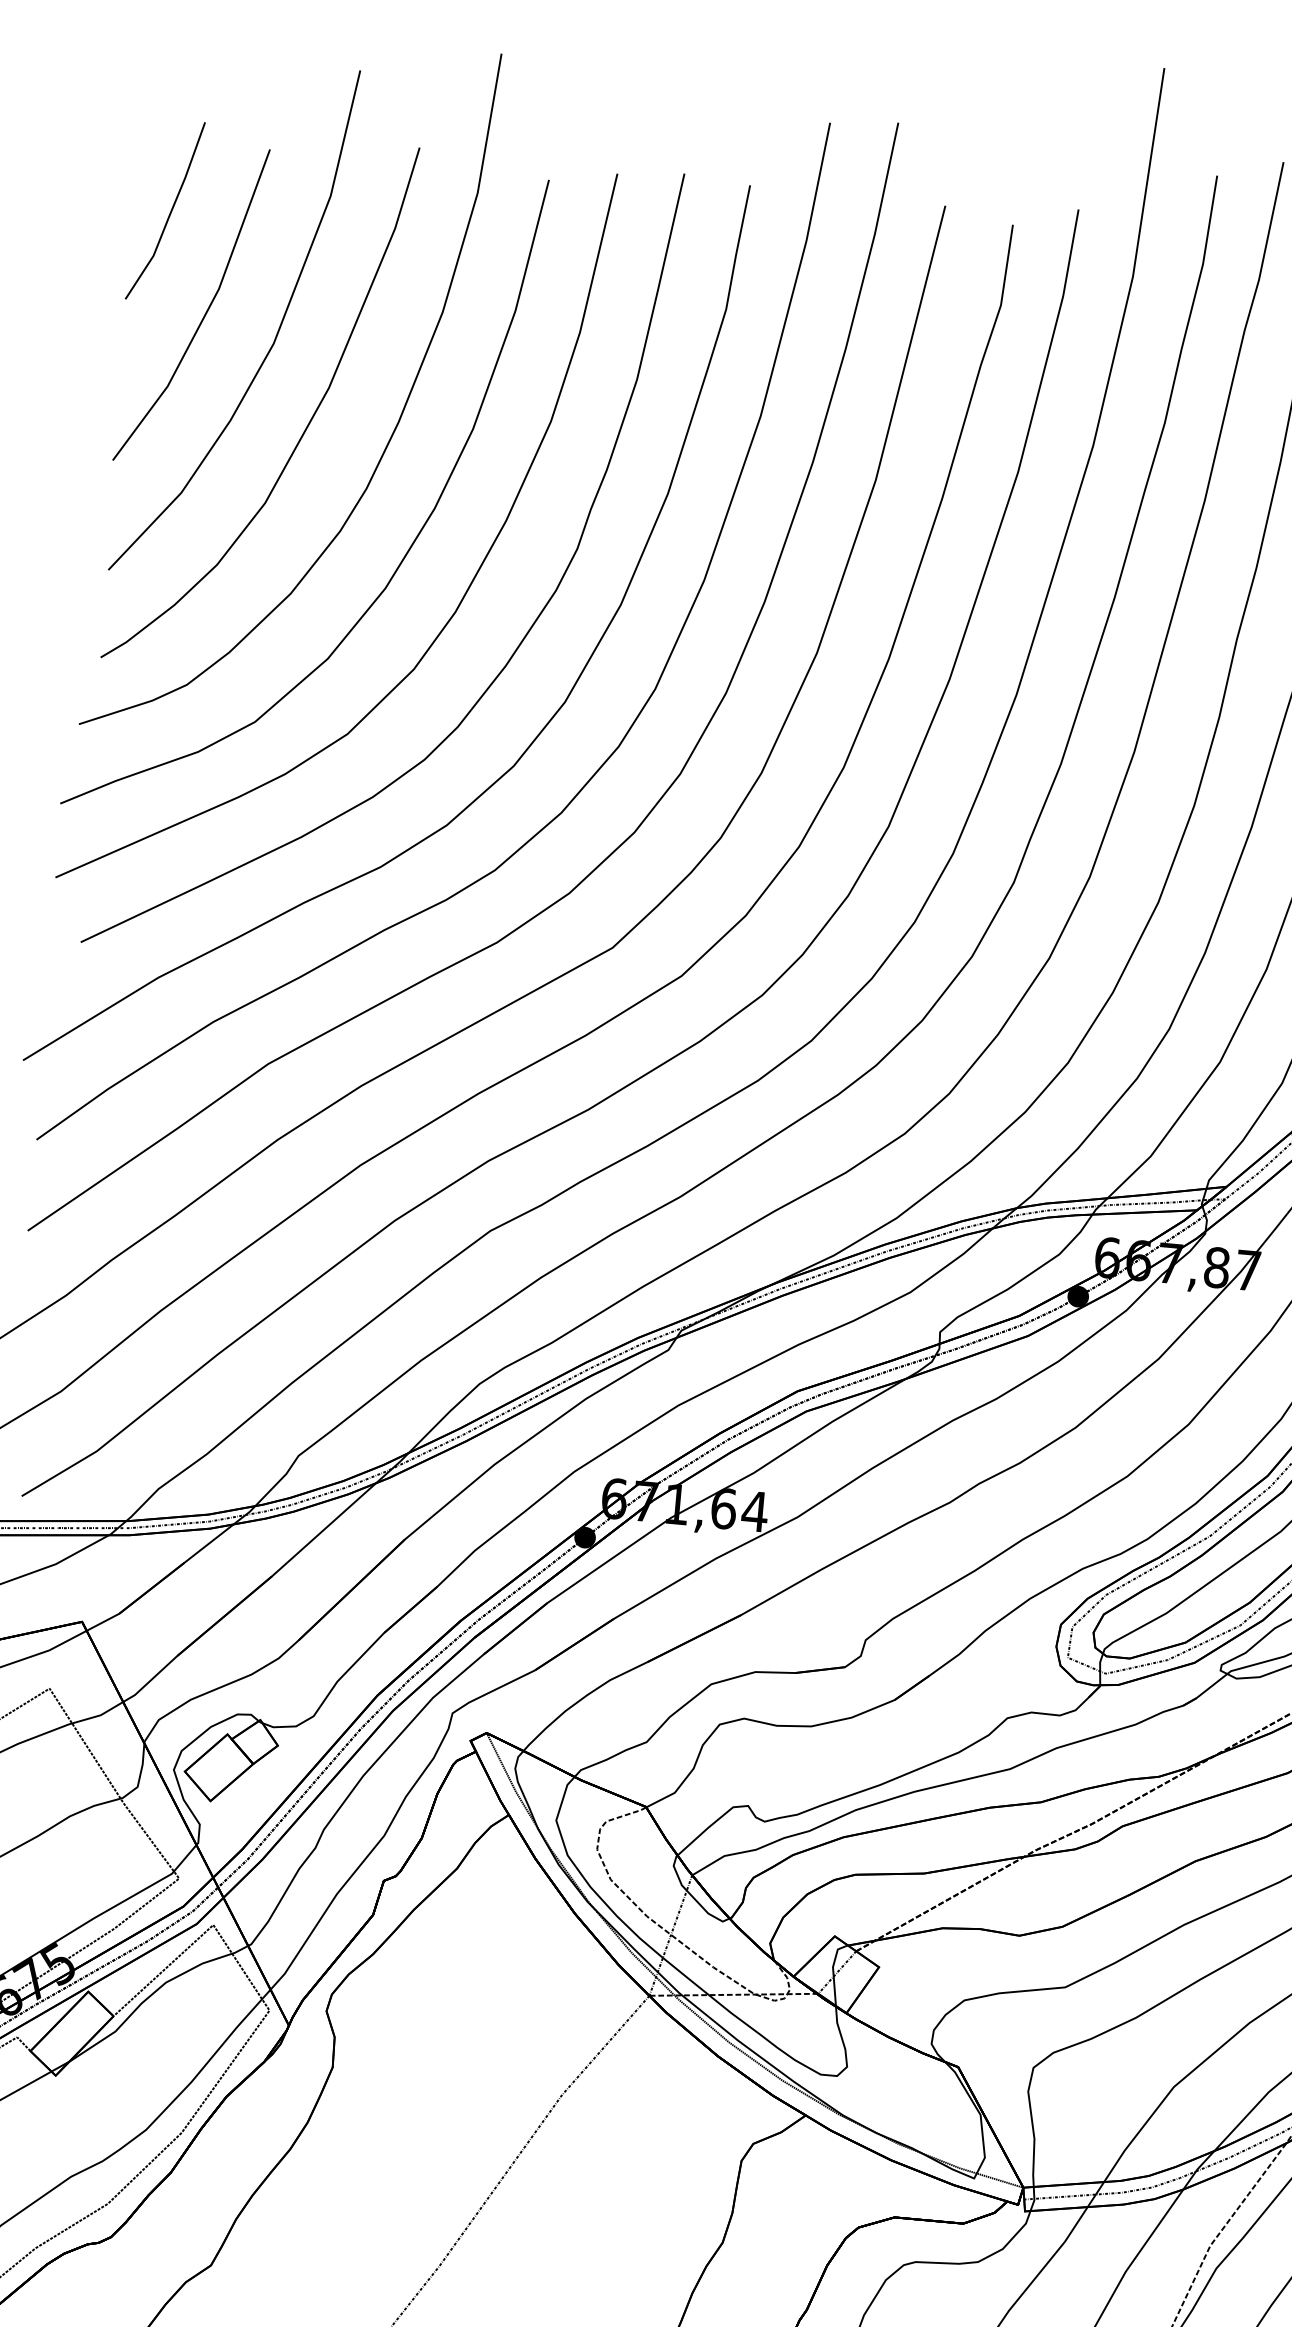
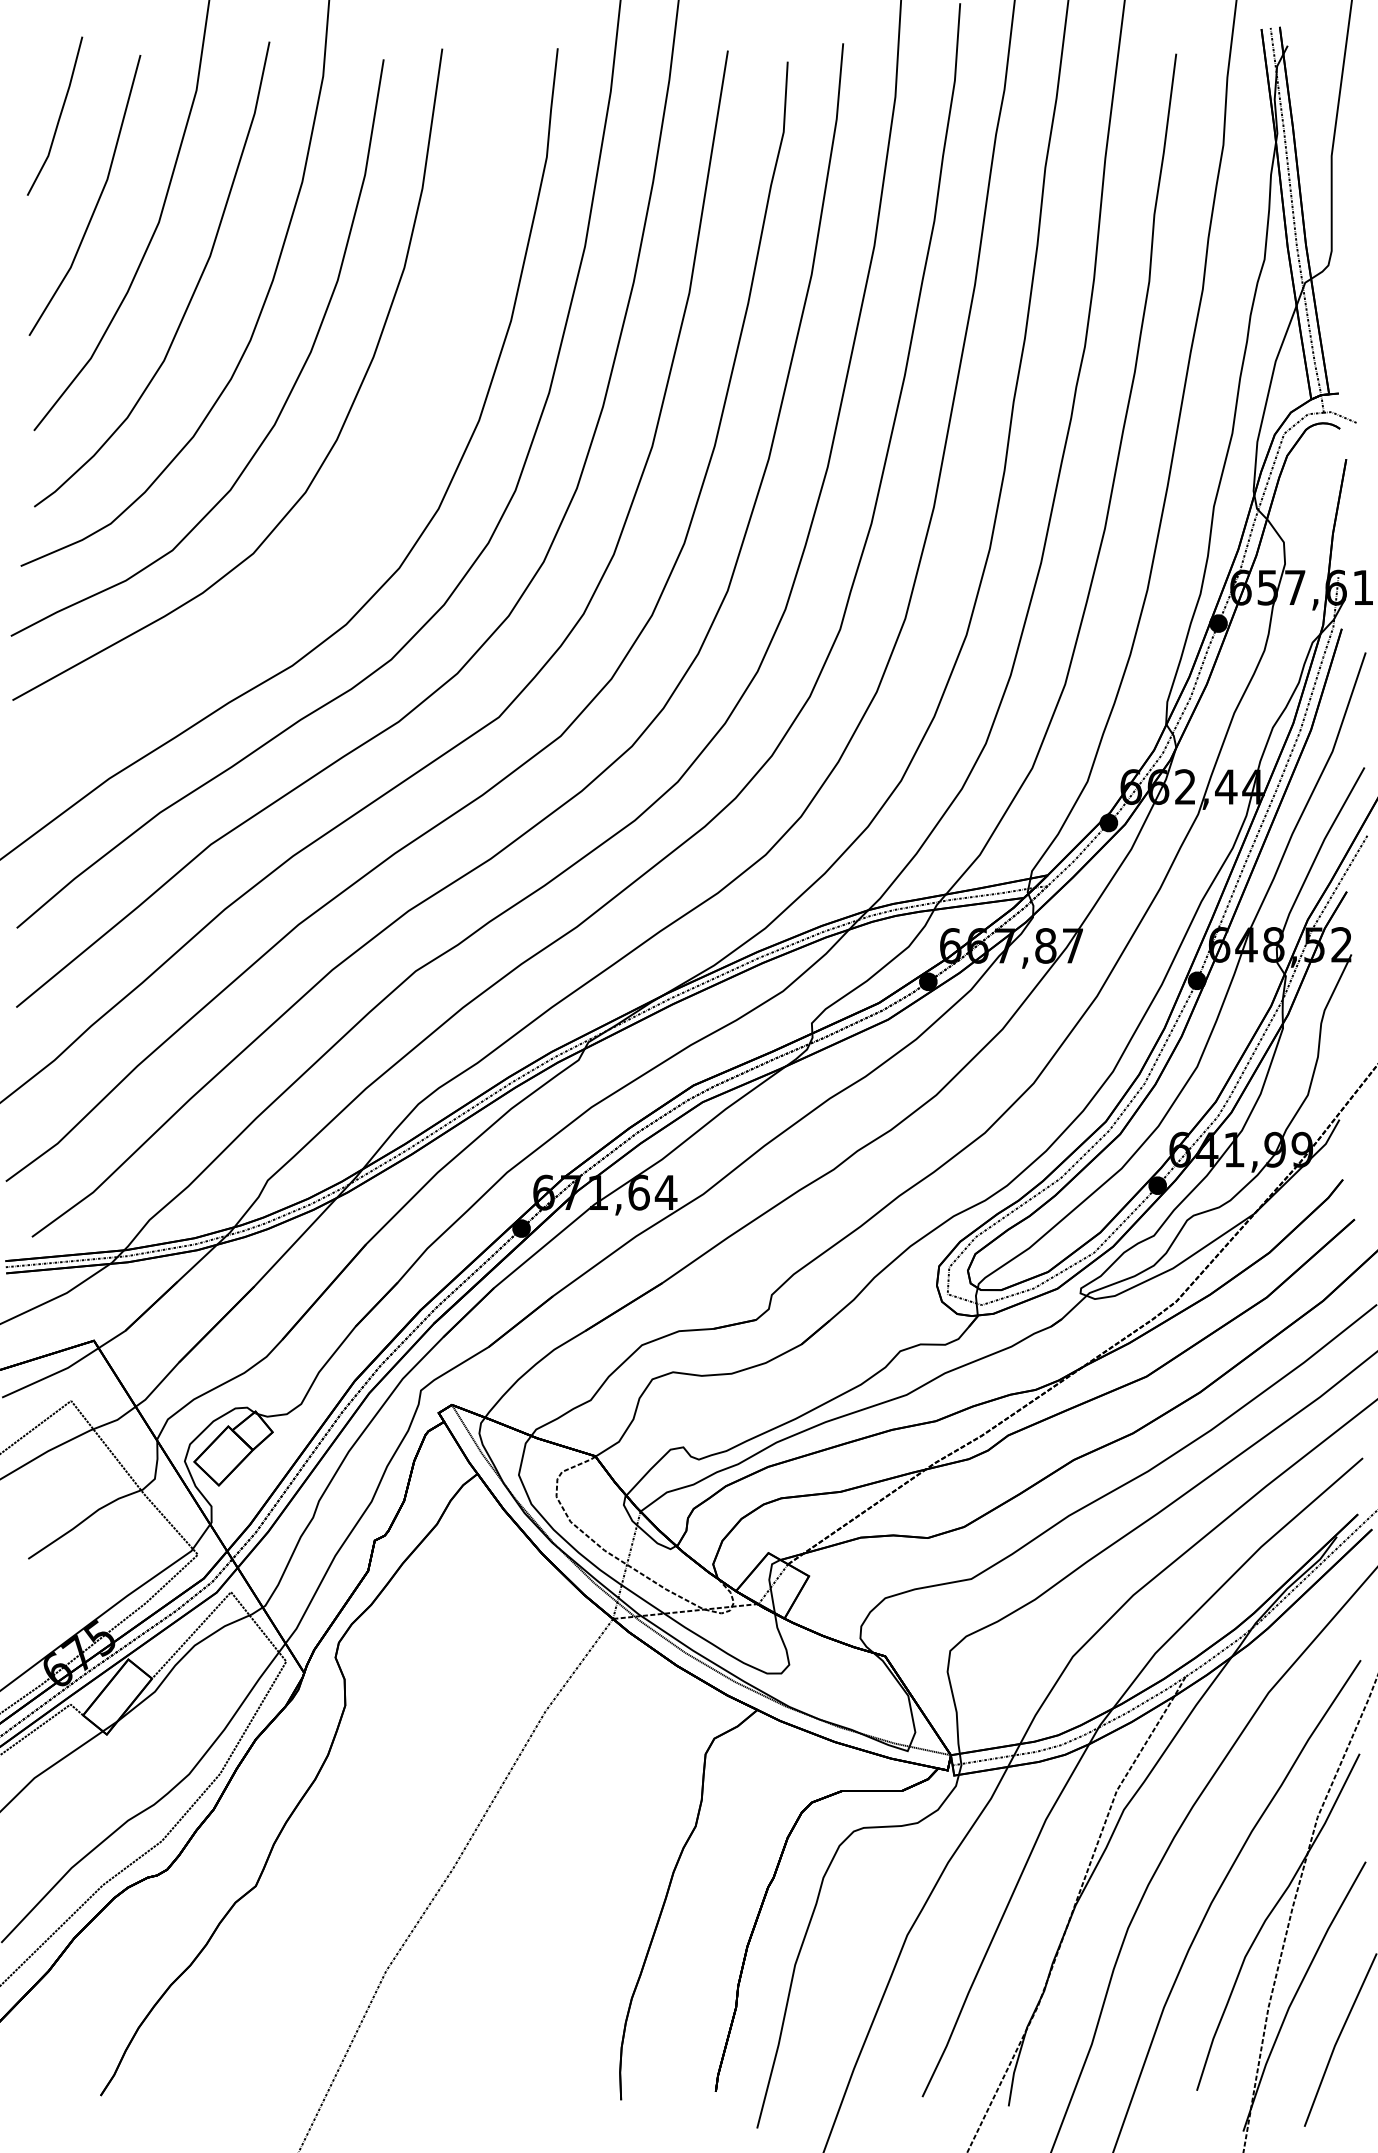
part: (519, 643) -> (394, 461), removed

